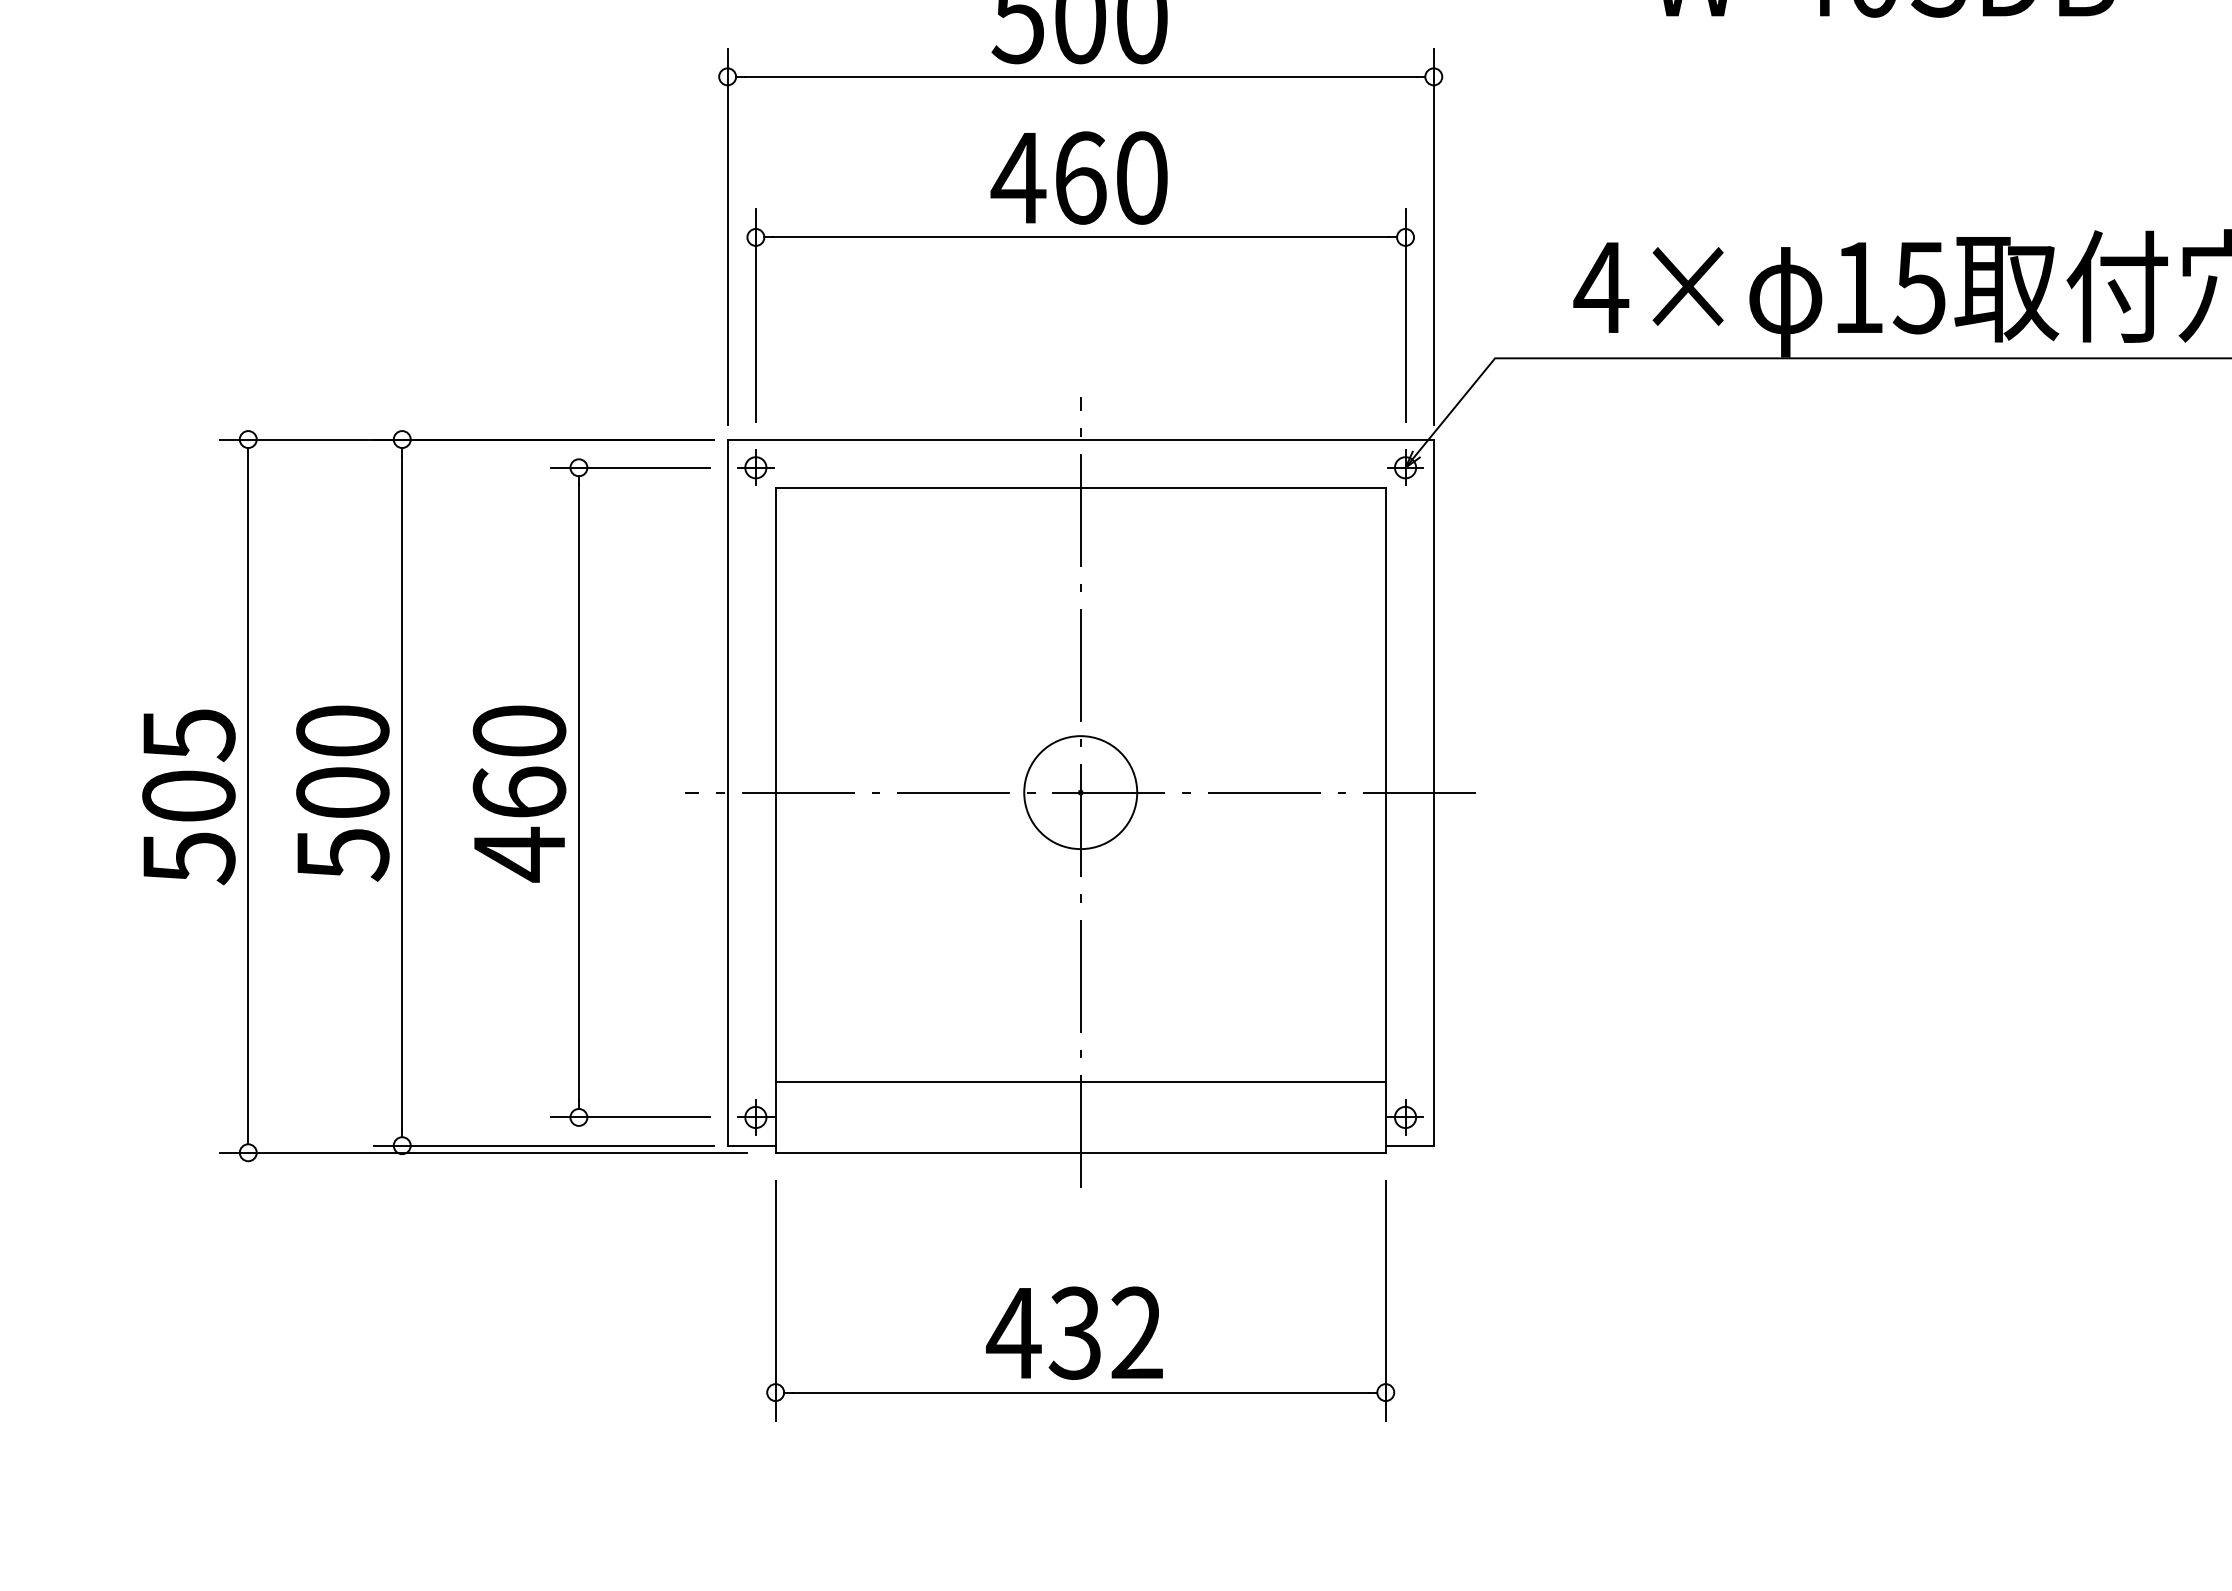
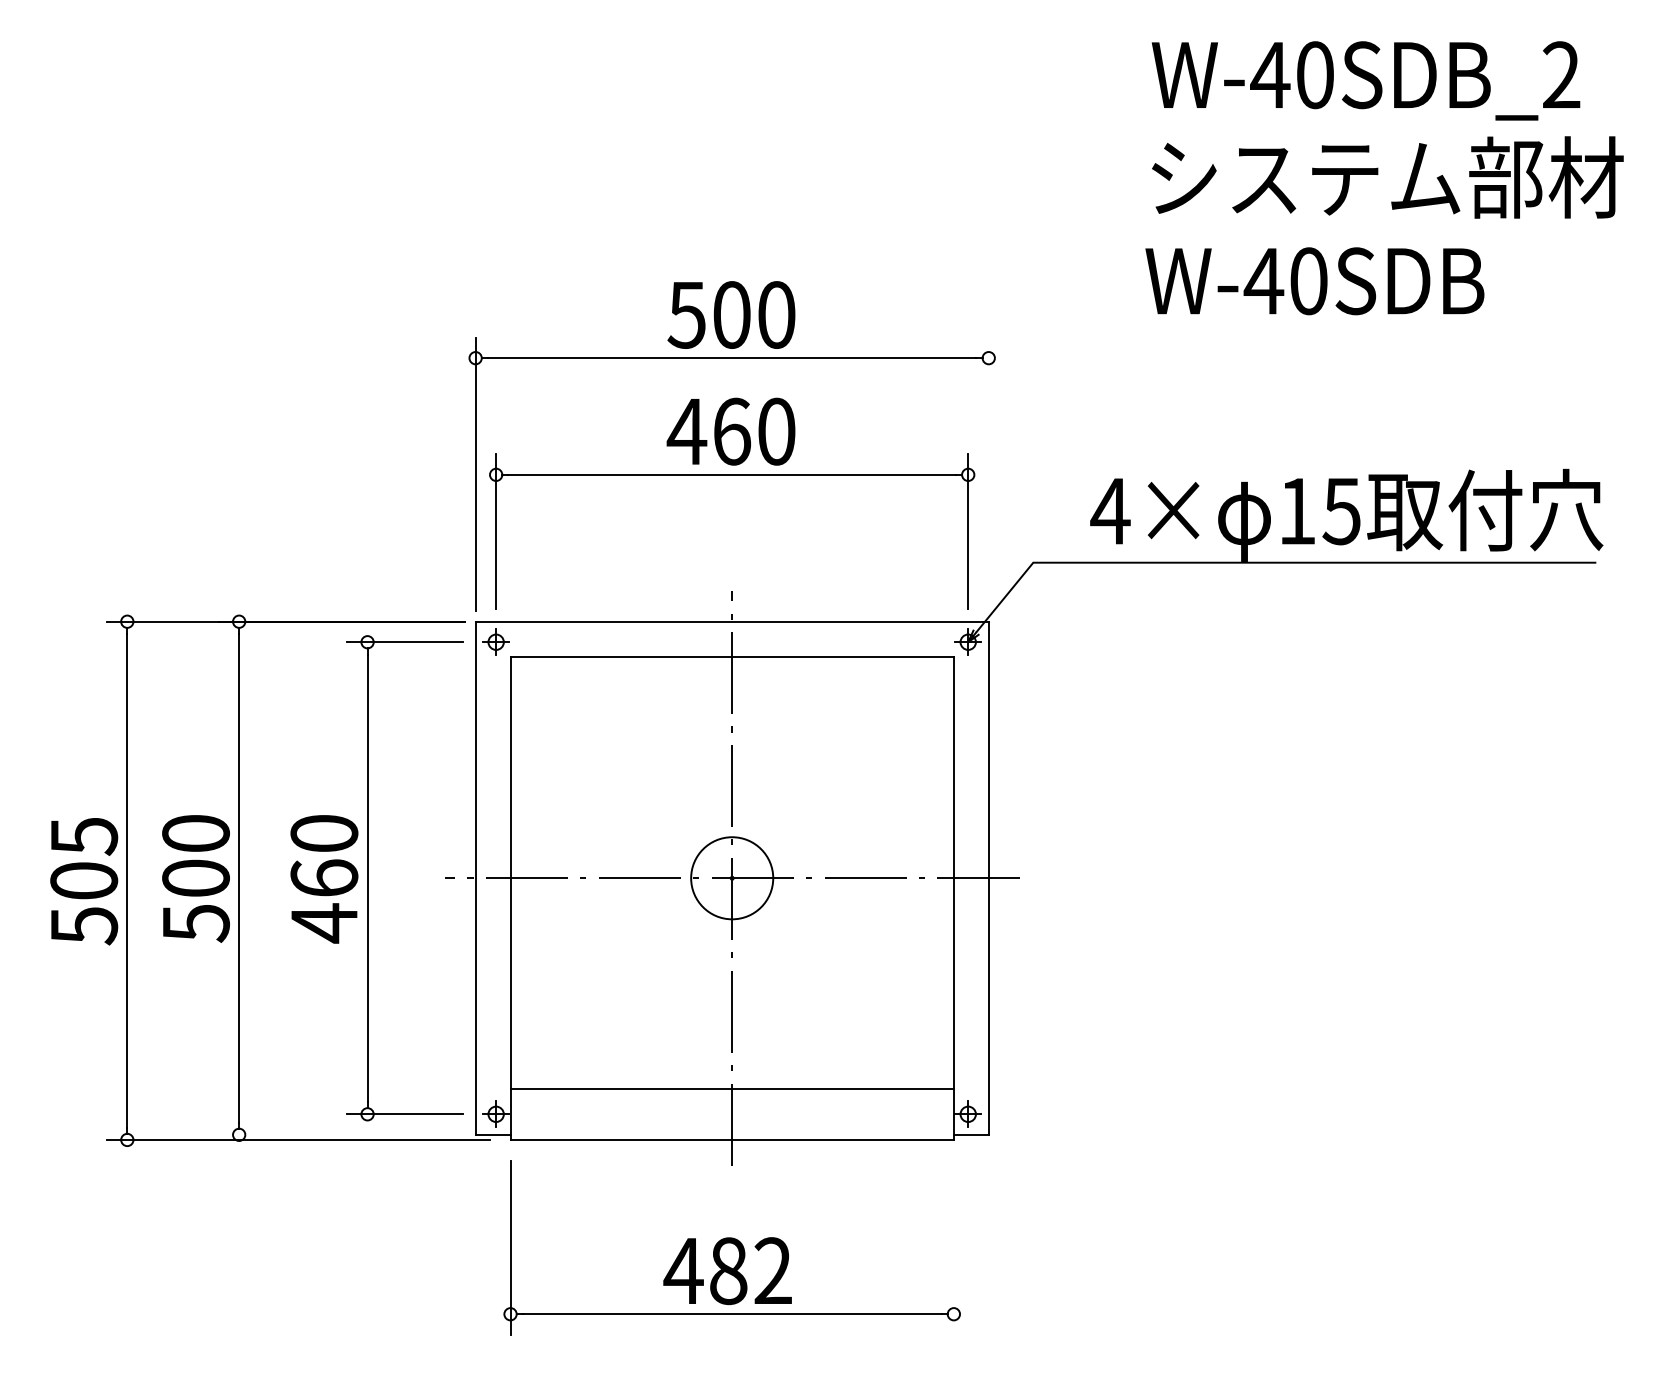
line: (1433, 236) -> (988, 474), removed
line: (543, 1145) -> (341, 1134), removed
line: (1385, 1300) -> (953, 1247), removed
text: (1075, 1333) -> (728, 1271), 432 -> 482

